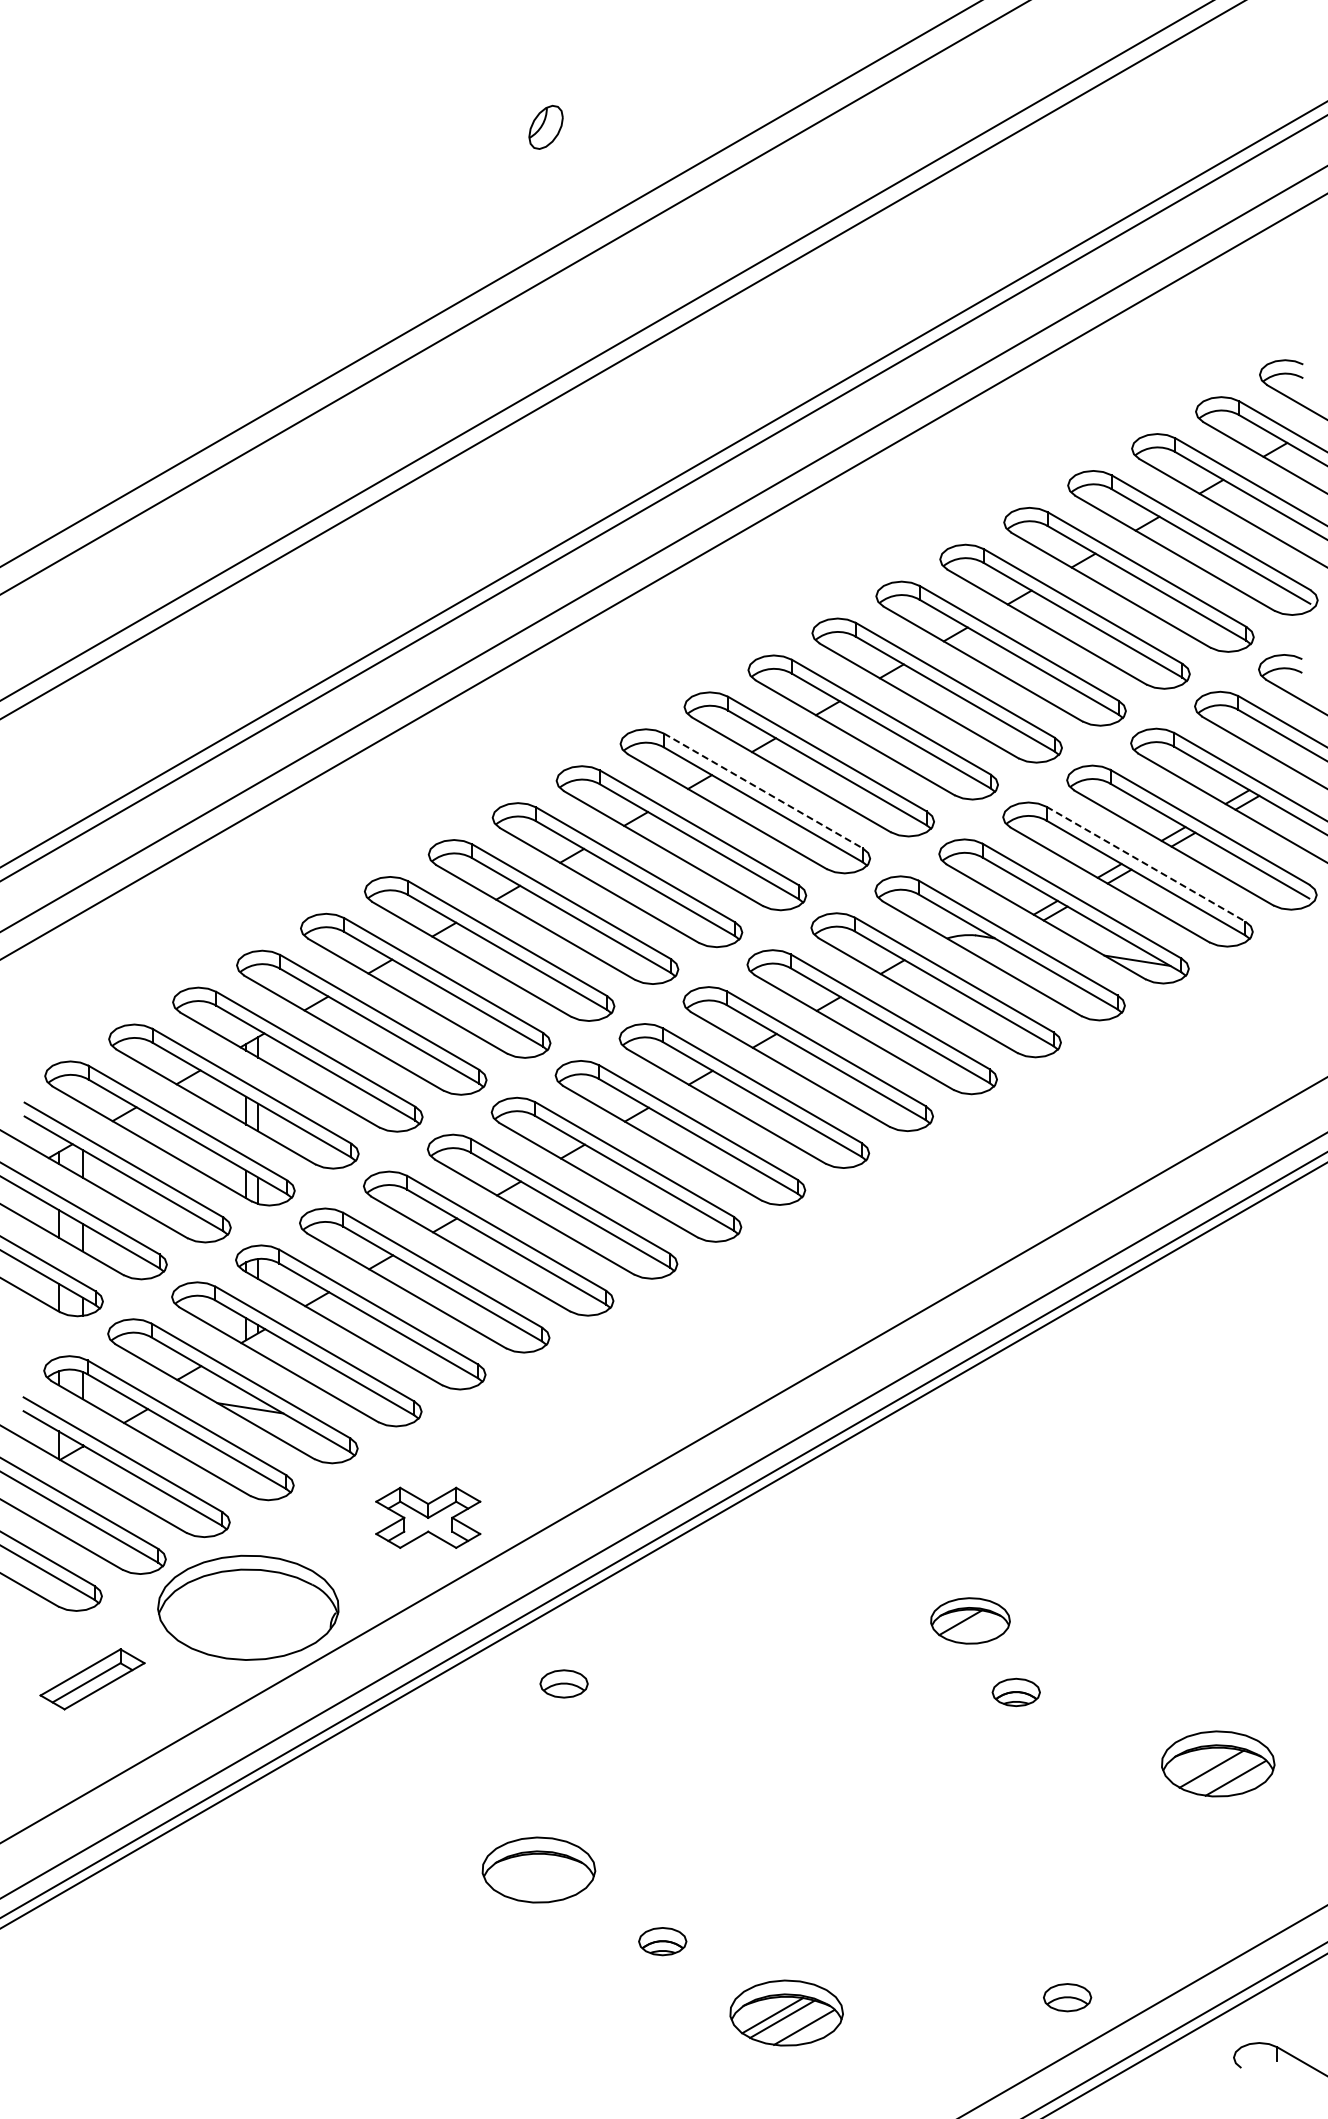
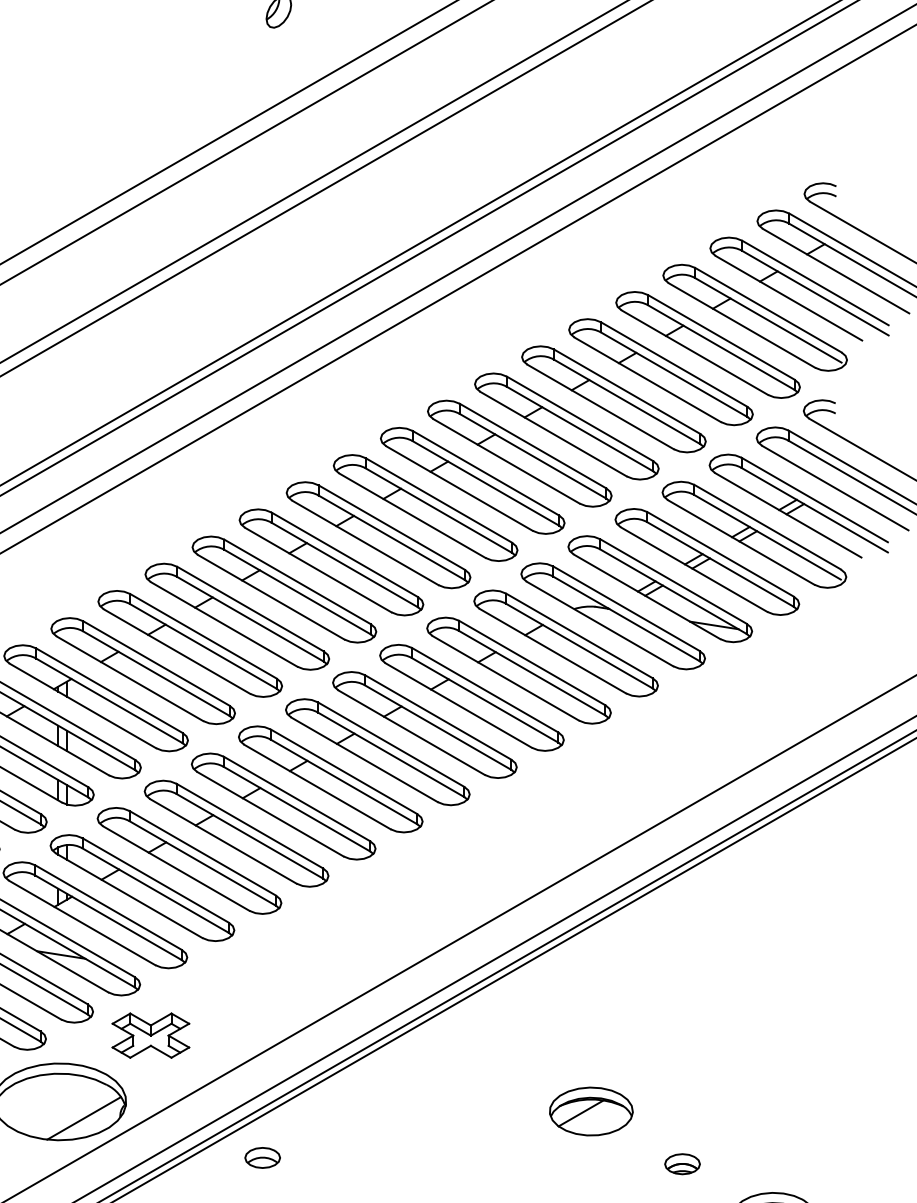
line: (763, 790) -> (438, 500), dashed -> solid
line: (1145, 864) -> (720, 554), dashed -> solid
part: (428, 1517) -> (151, 1035), moved
part: (970, 1620) -> (591, 1111), size x1.43
line: (281, 1630) -> (84, 1118), added
part: (563, 1683) -> (262, 1157), moved
part: (1015, 1692) -> (681, 1164), moved

